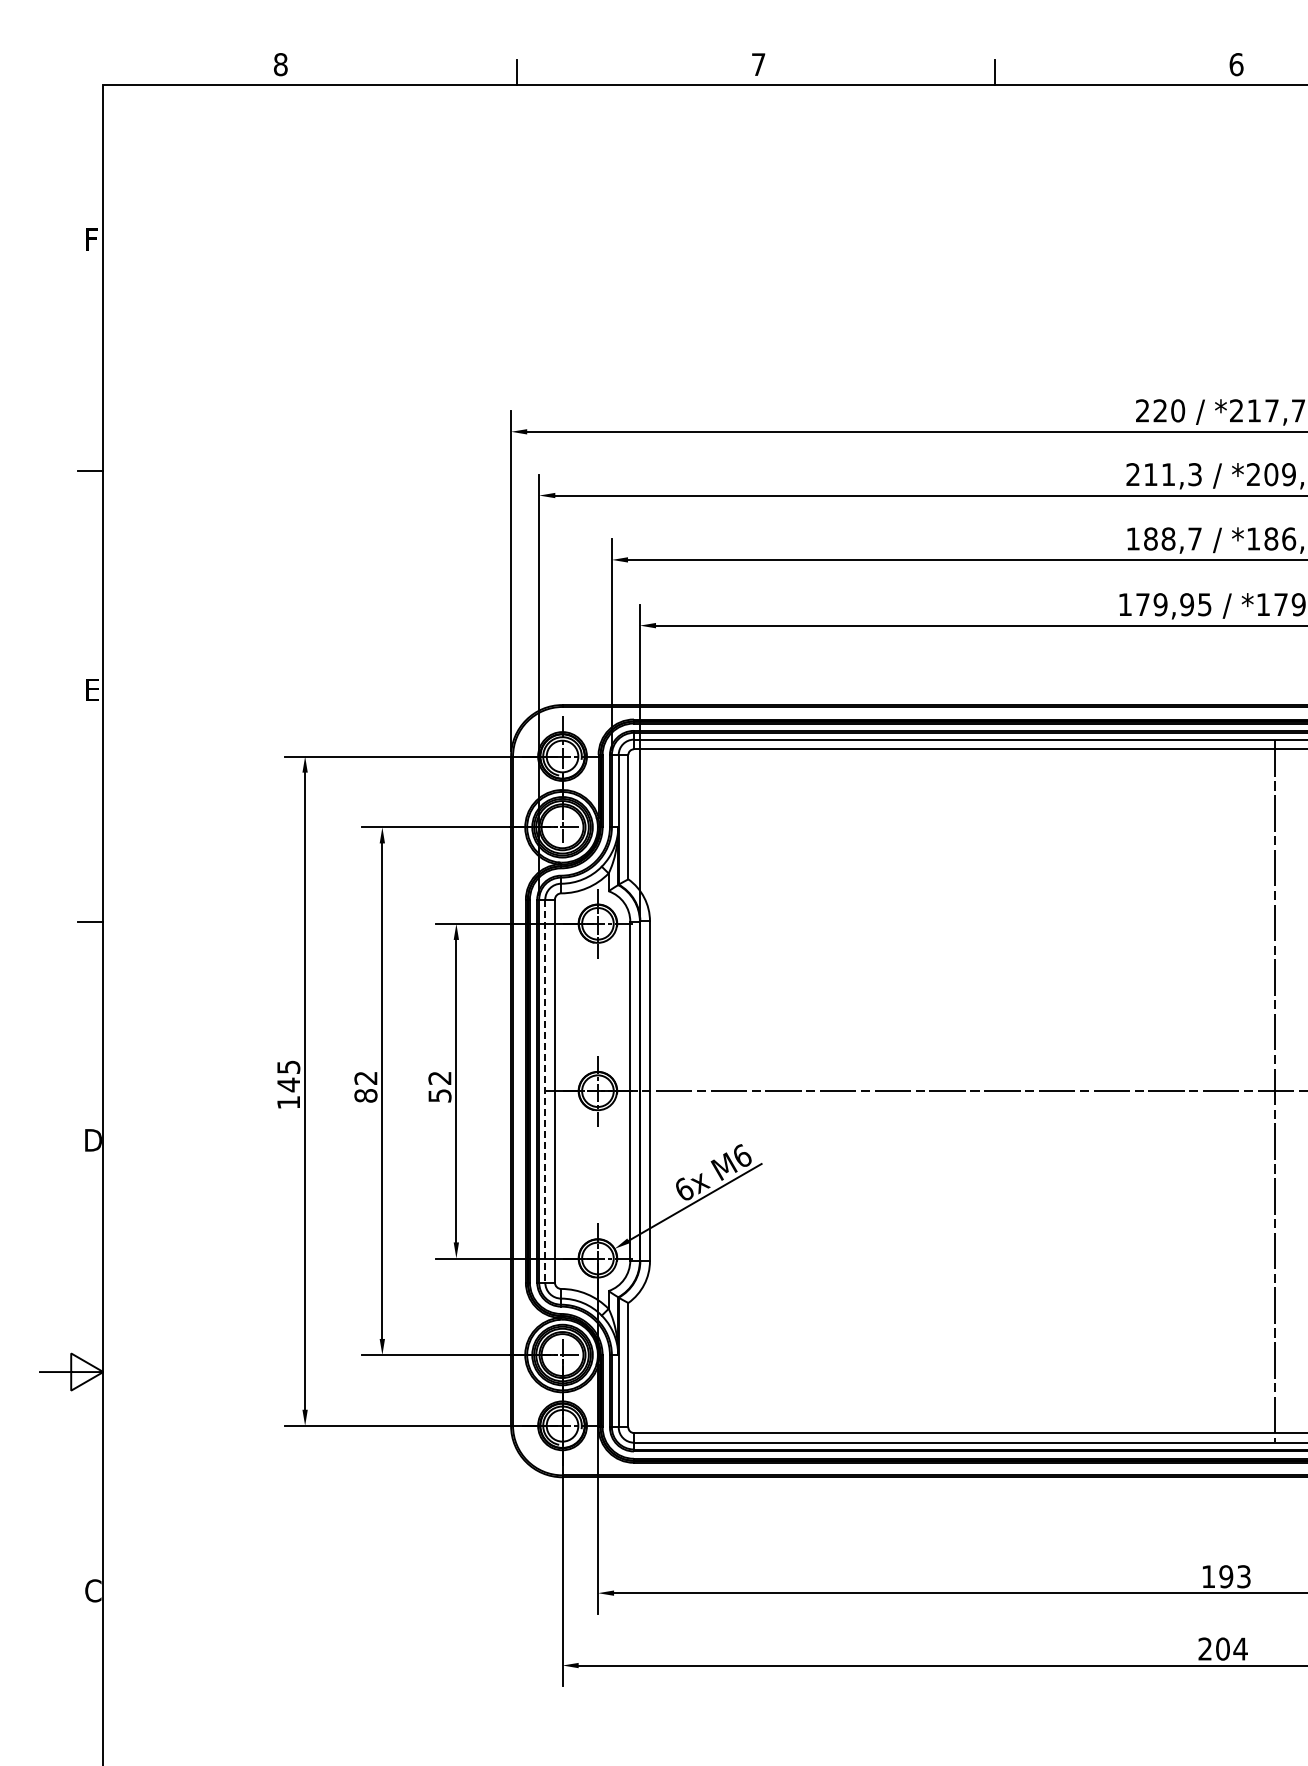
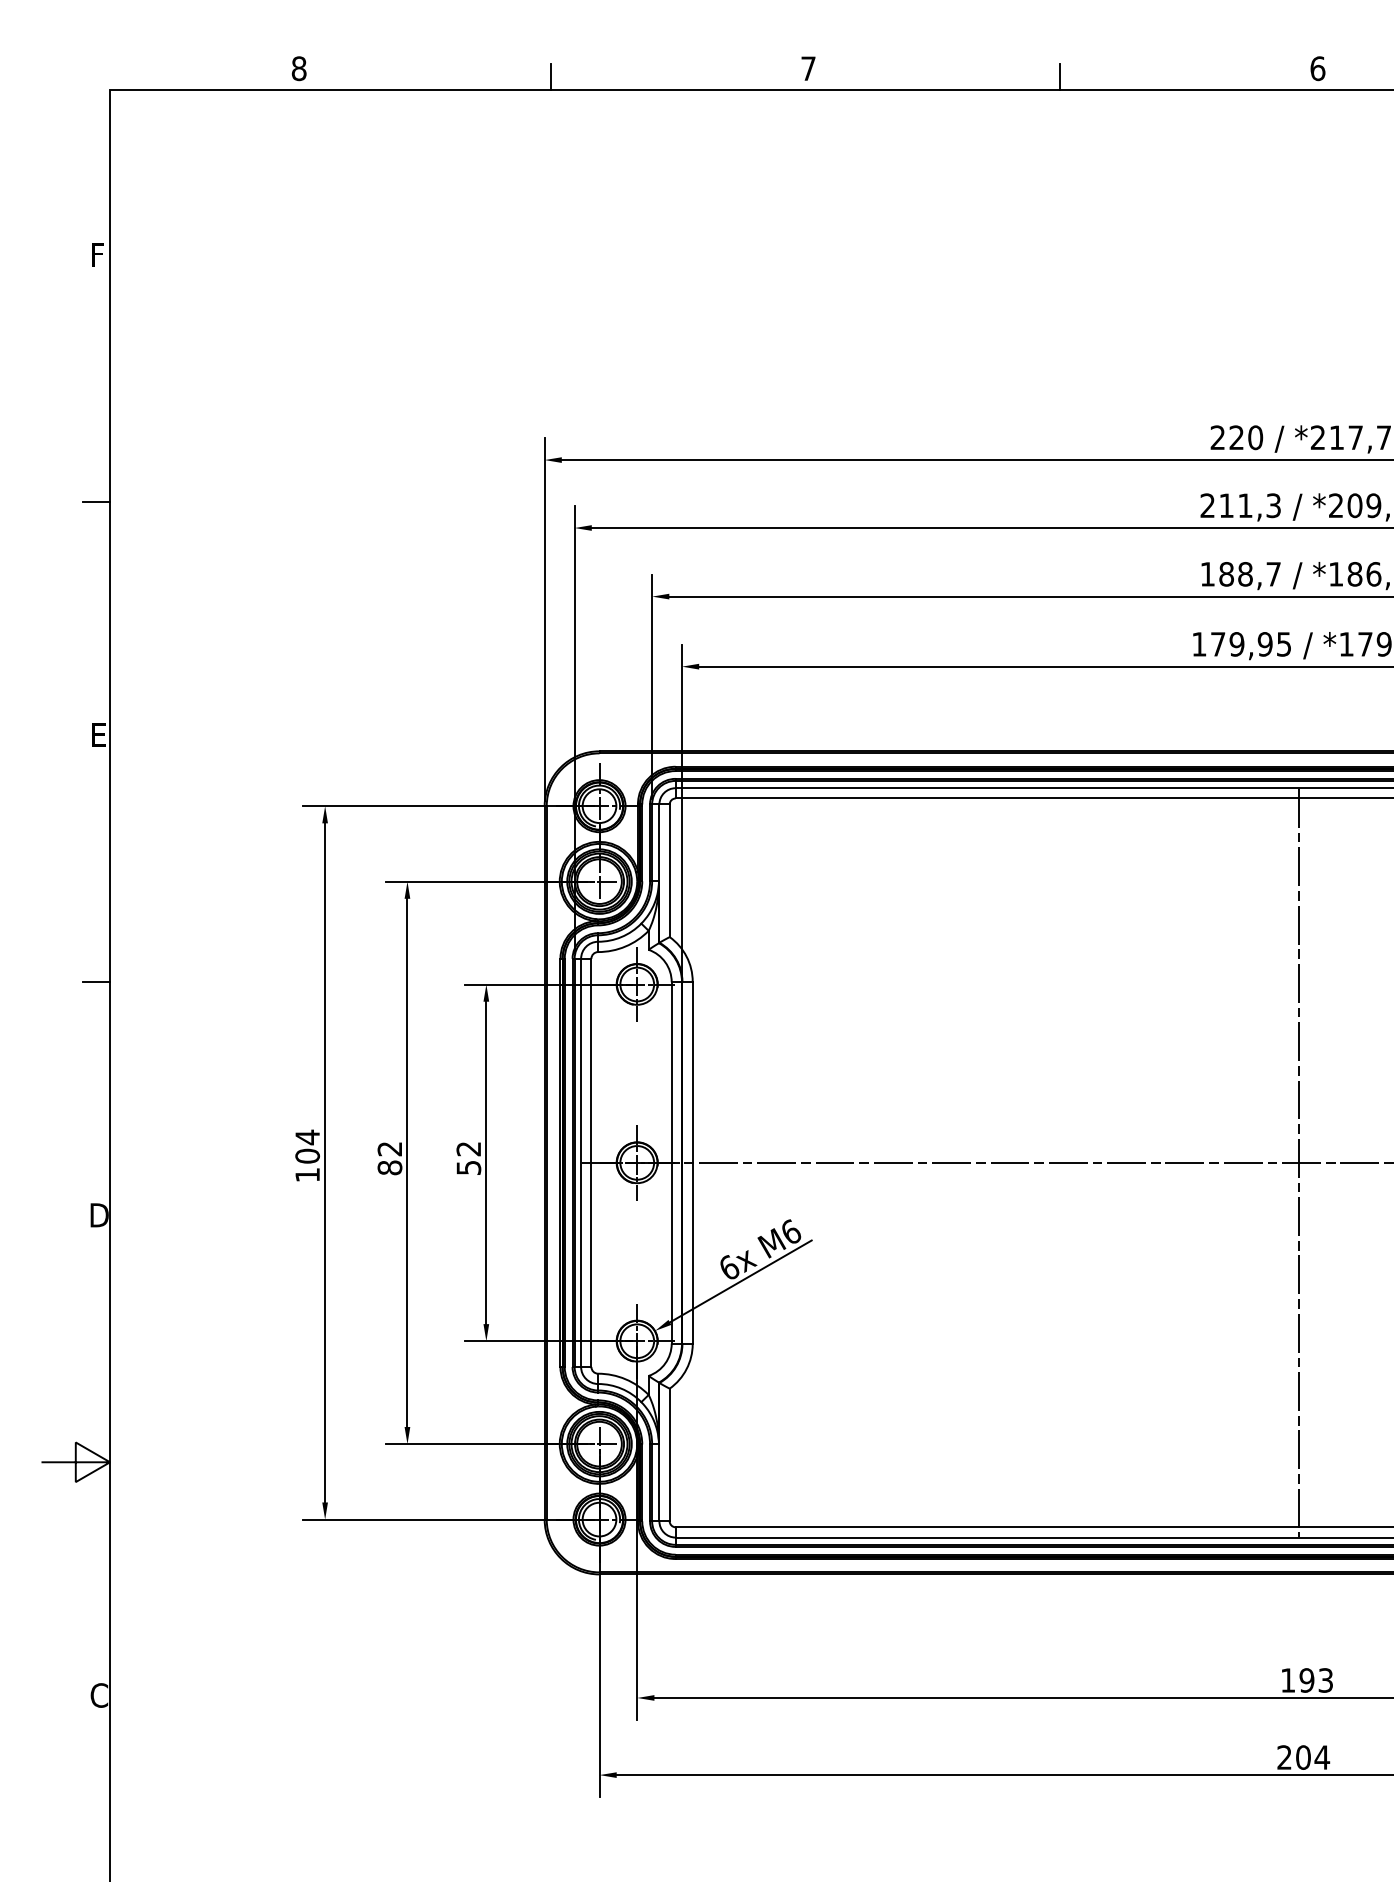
text: (288, 1076) -> (307, 1147), 145 -> 104
line: (1274, 1090) -> (1298, 1162), moved
line: (545, 1091) -> (581, 1163), dashed -> solid

